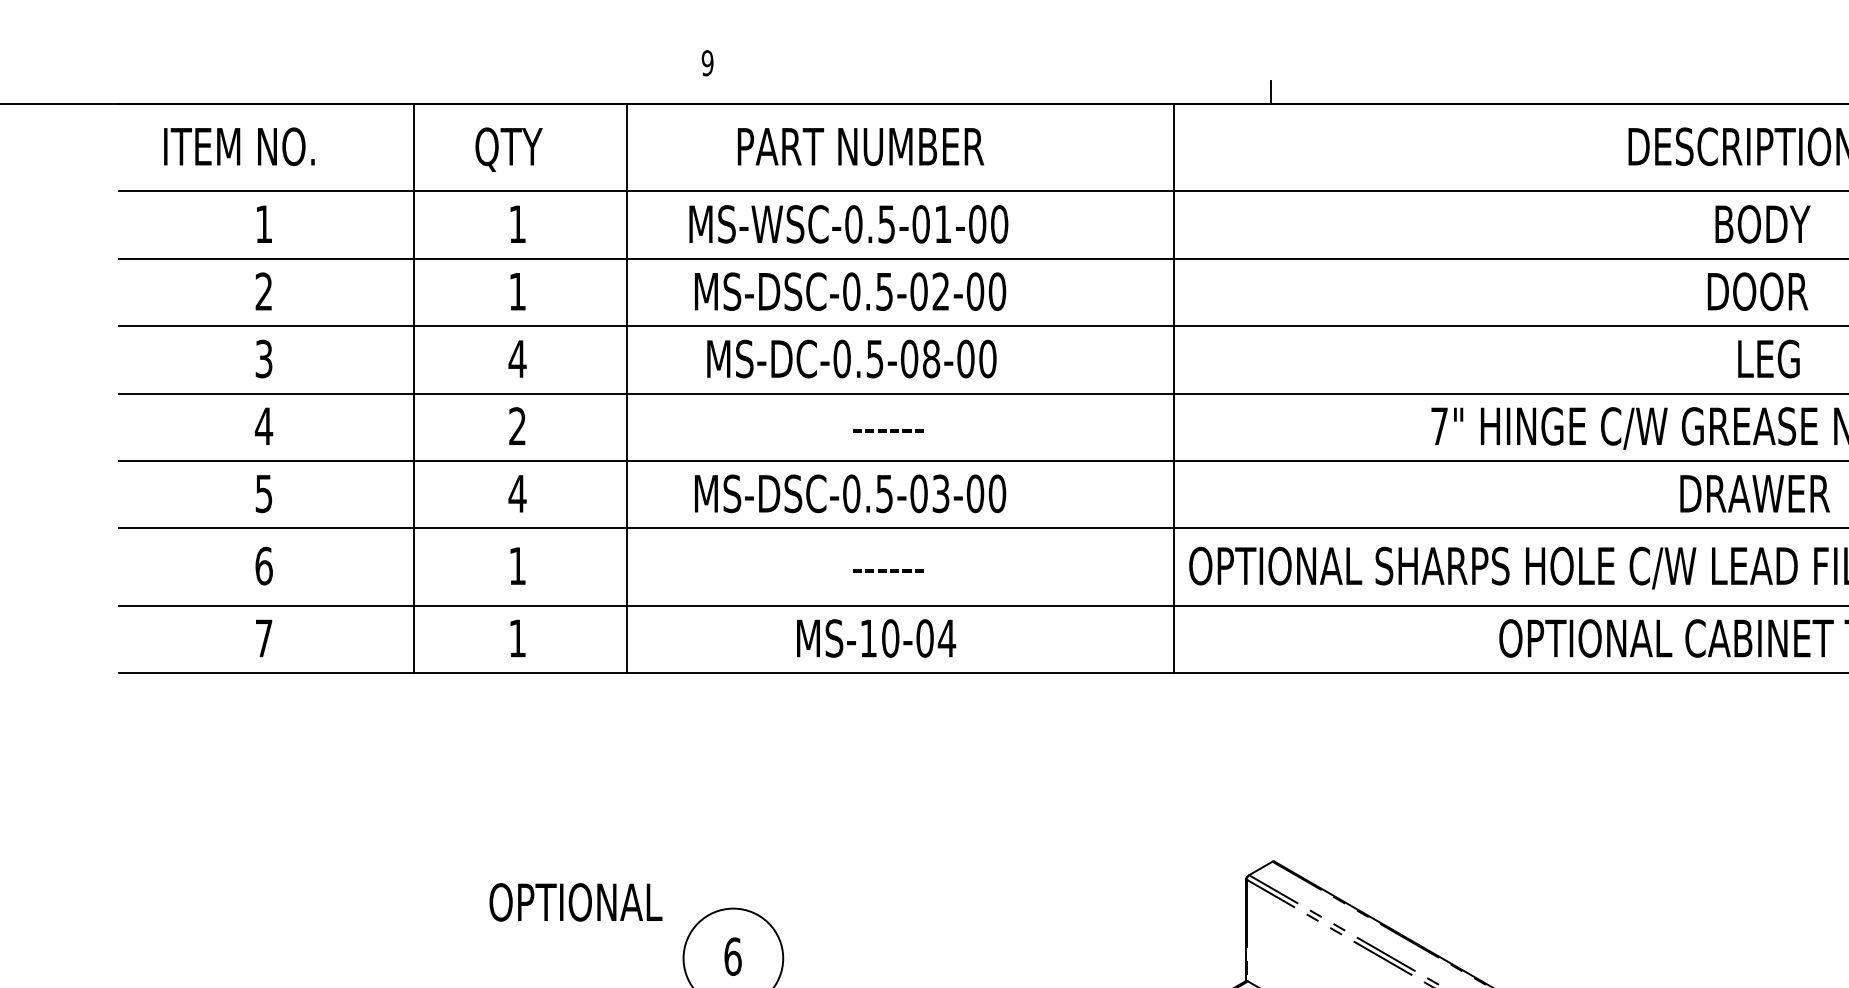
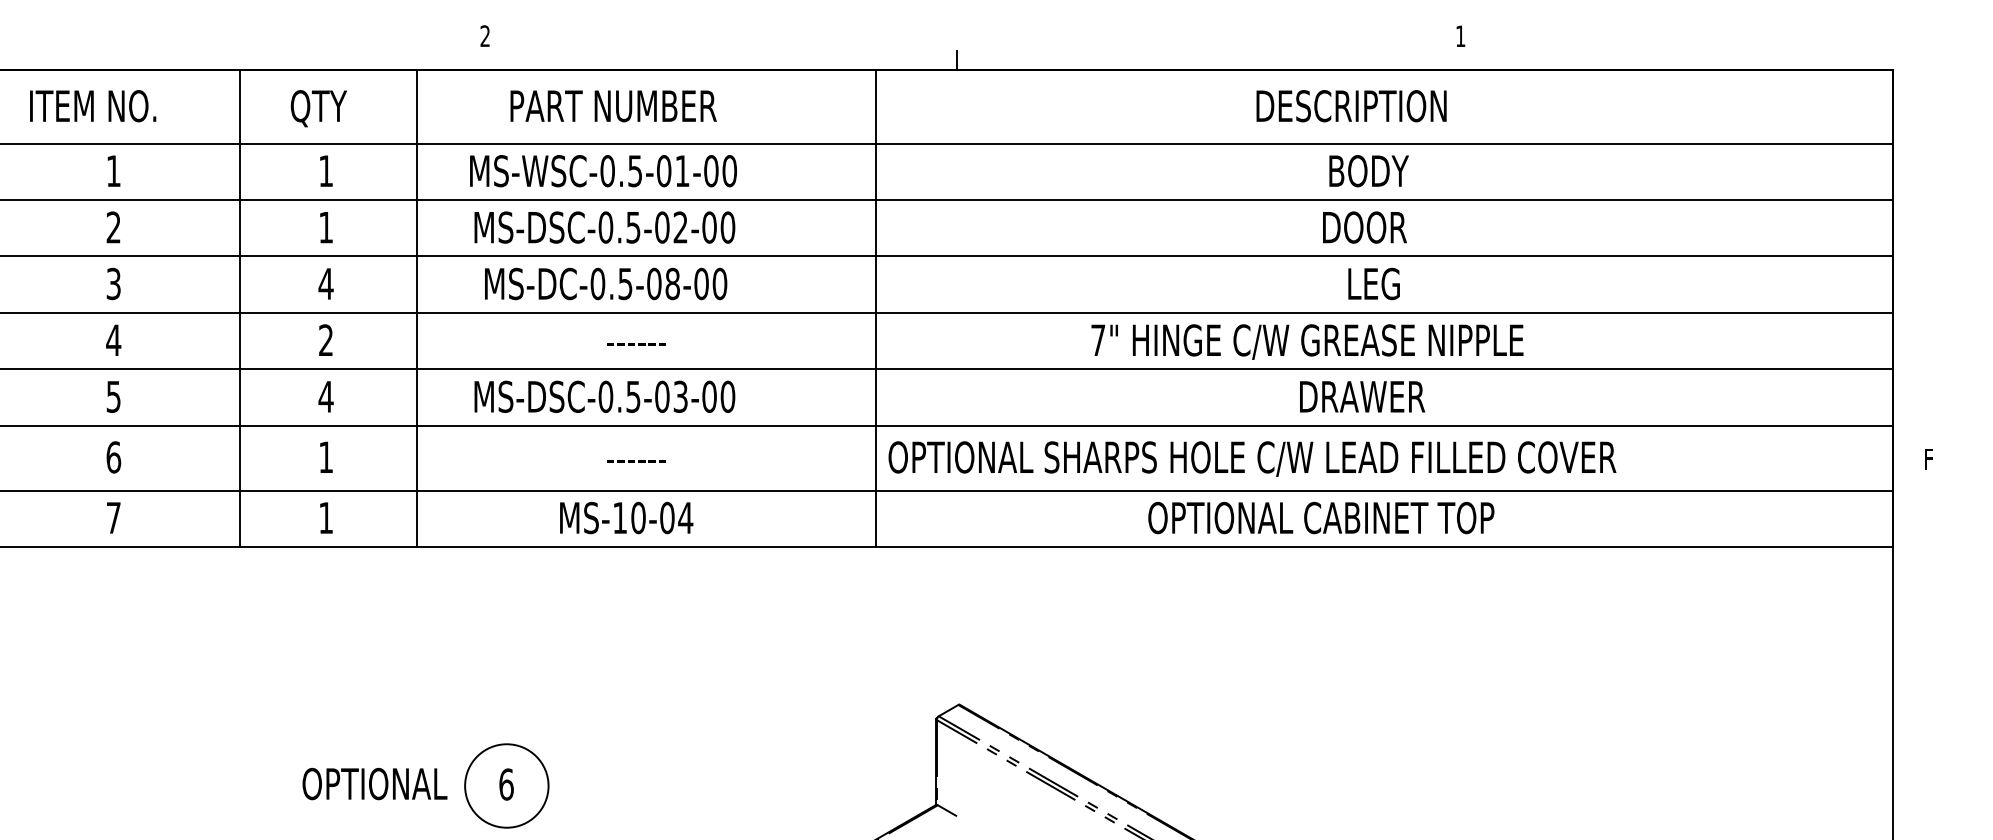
text: (707, 63) -> (485, 36), 9 -> 2
text: (575, 901) -> (374, 783), moved

